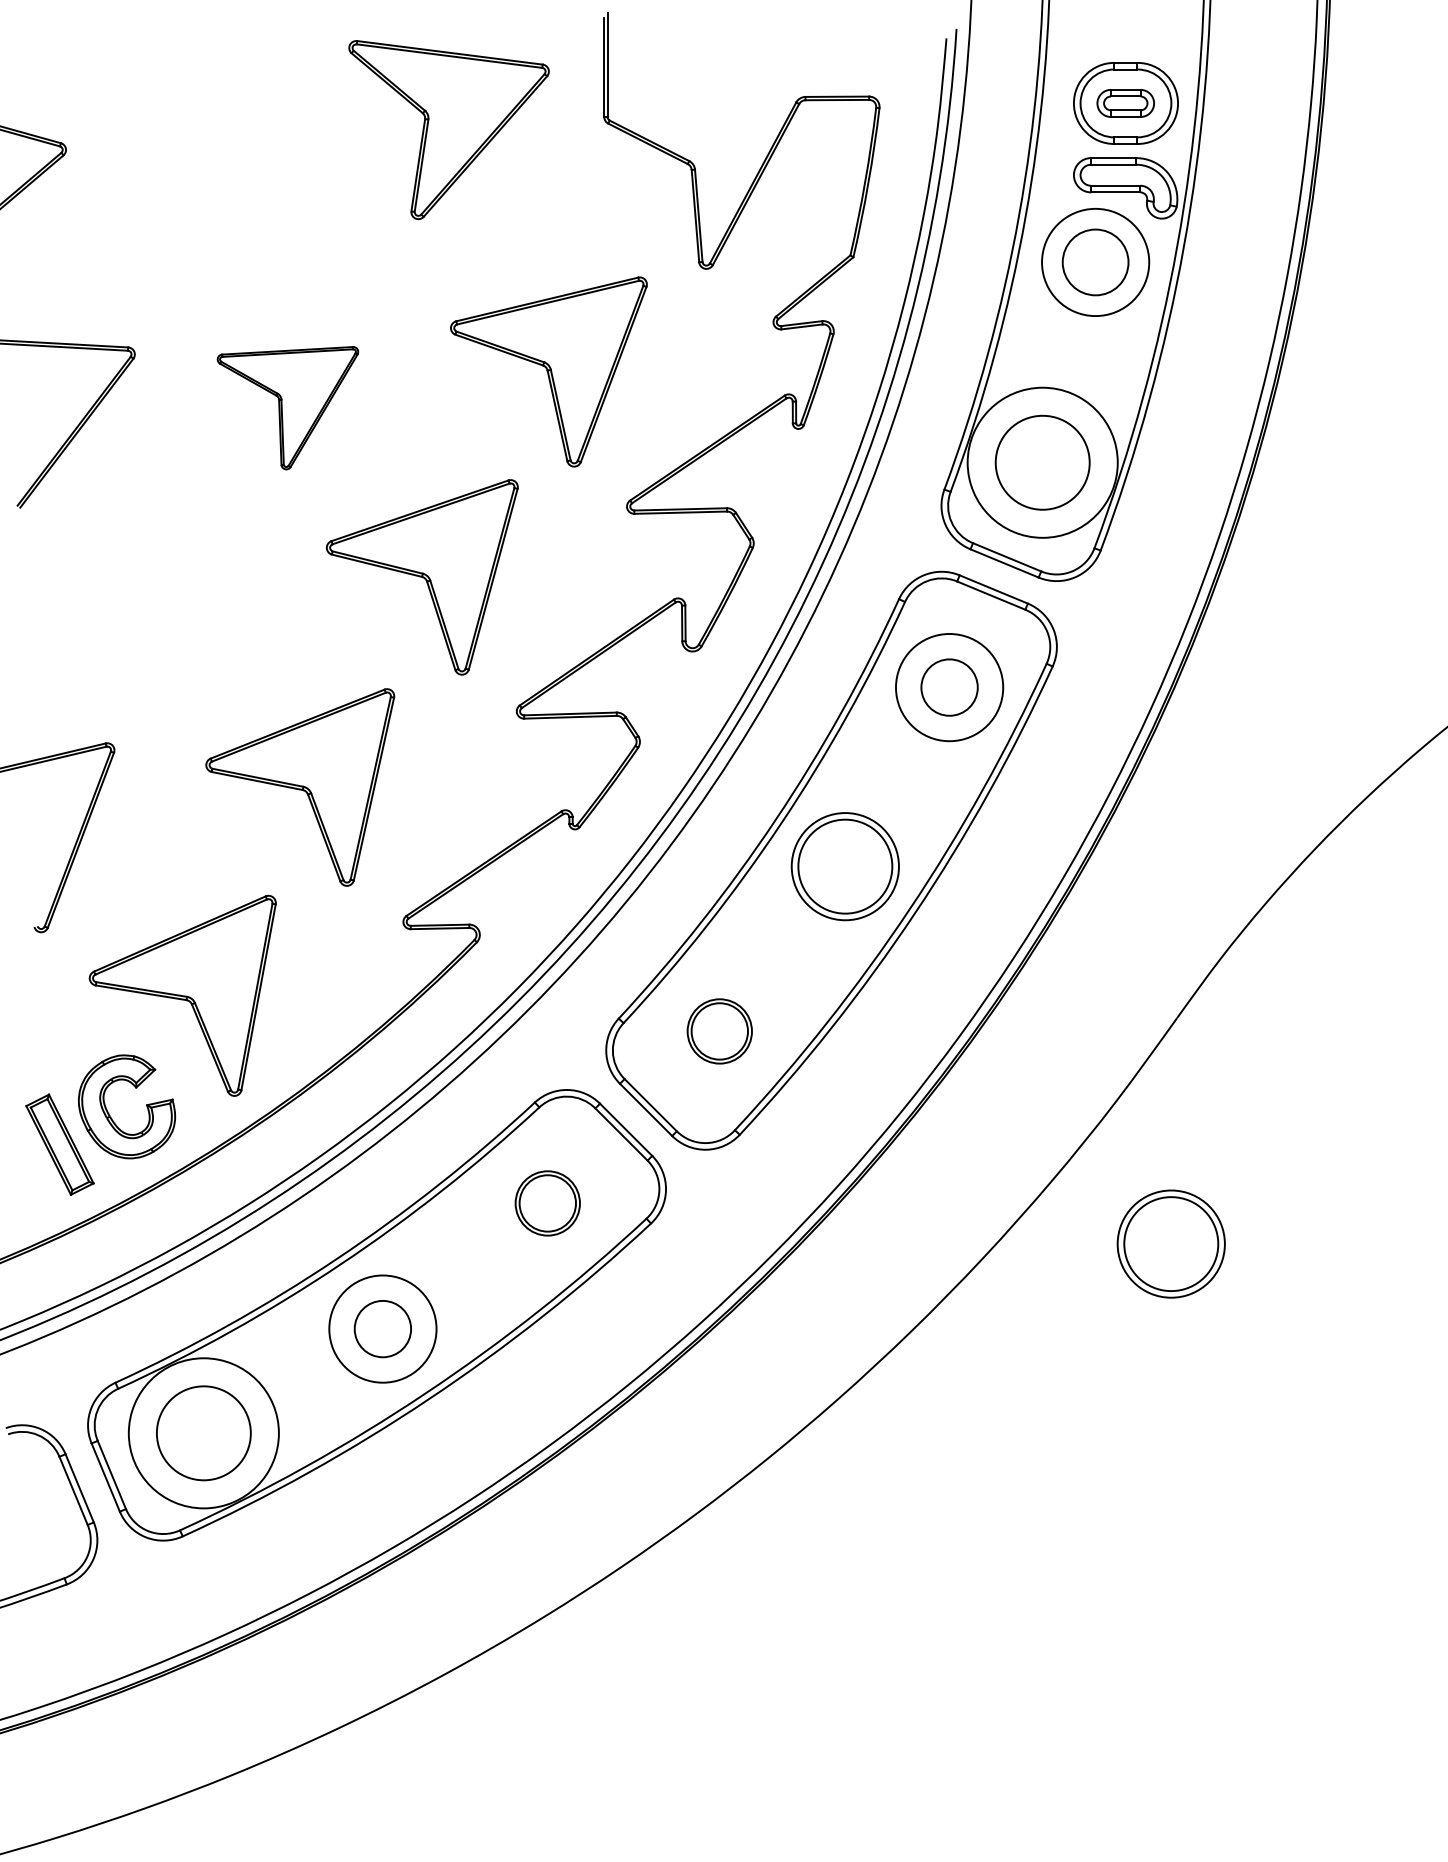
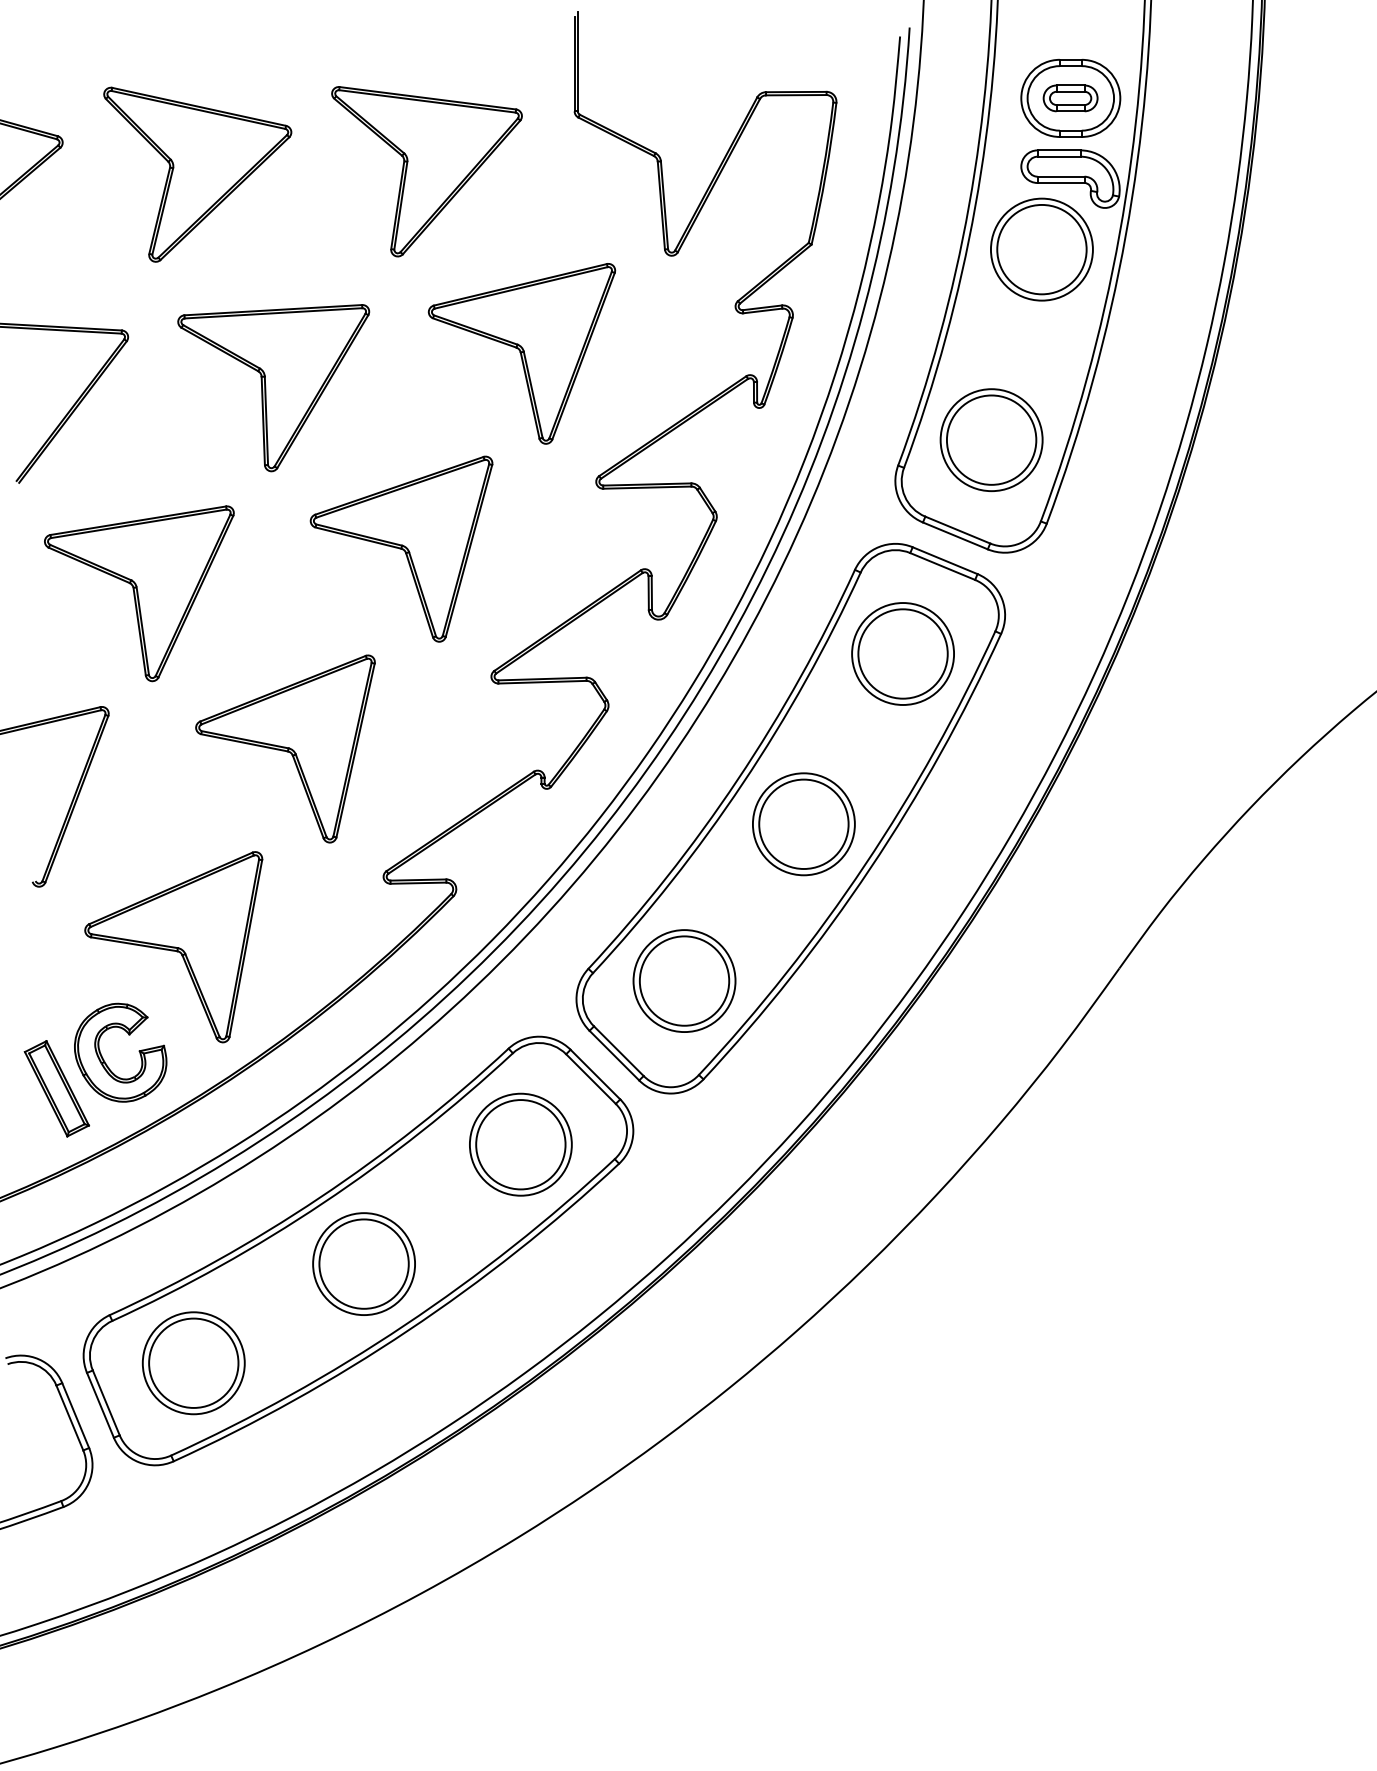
part: (448, 129) -> (426, 171), moved
part: (207, 183) -> (197, 174), added
circle: (1095, 262) -> (1041, 249), size x1.43
part: (287, 408) -> (273, 388), size x1.43
circle: (1042, 463) -> (991, 440), size x0.71
part: (146, 623) -> (139, 593), added
circle: (948, 687) -> (902, 653), size x1.67
part: (719, 1030) -> (684, 980), size x1.67
part: (547, 1203) -> (520, 1144), size x1.67
part: (1170, 1244) -> (1113, 1183), removed
circle: (382, 1328) -> (363, 1263), size x1.67
circle: (203, 1433) -> (193, 1363), size x0.71

